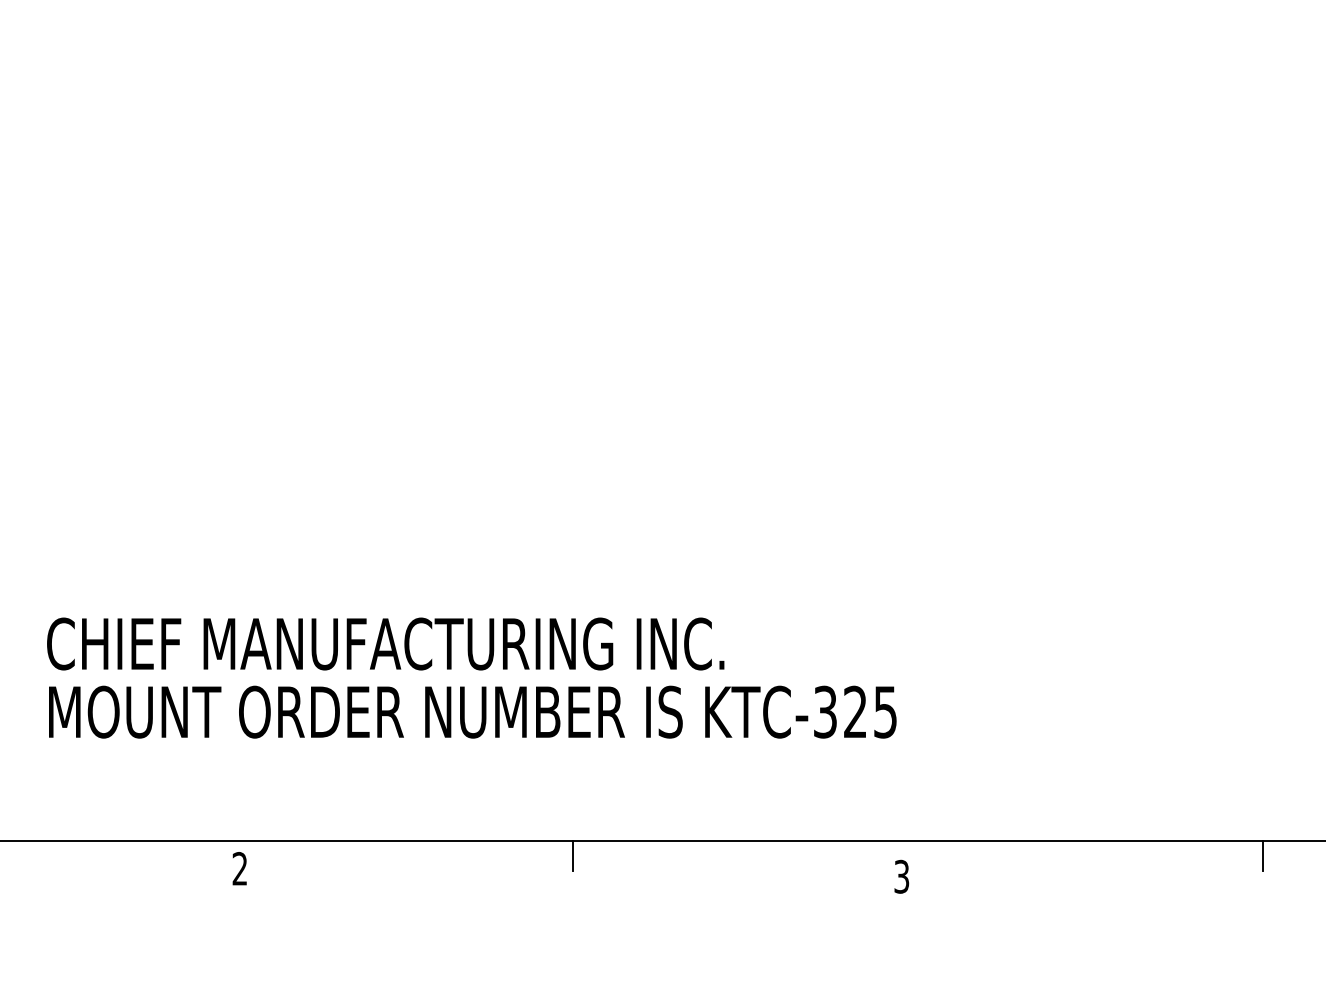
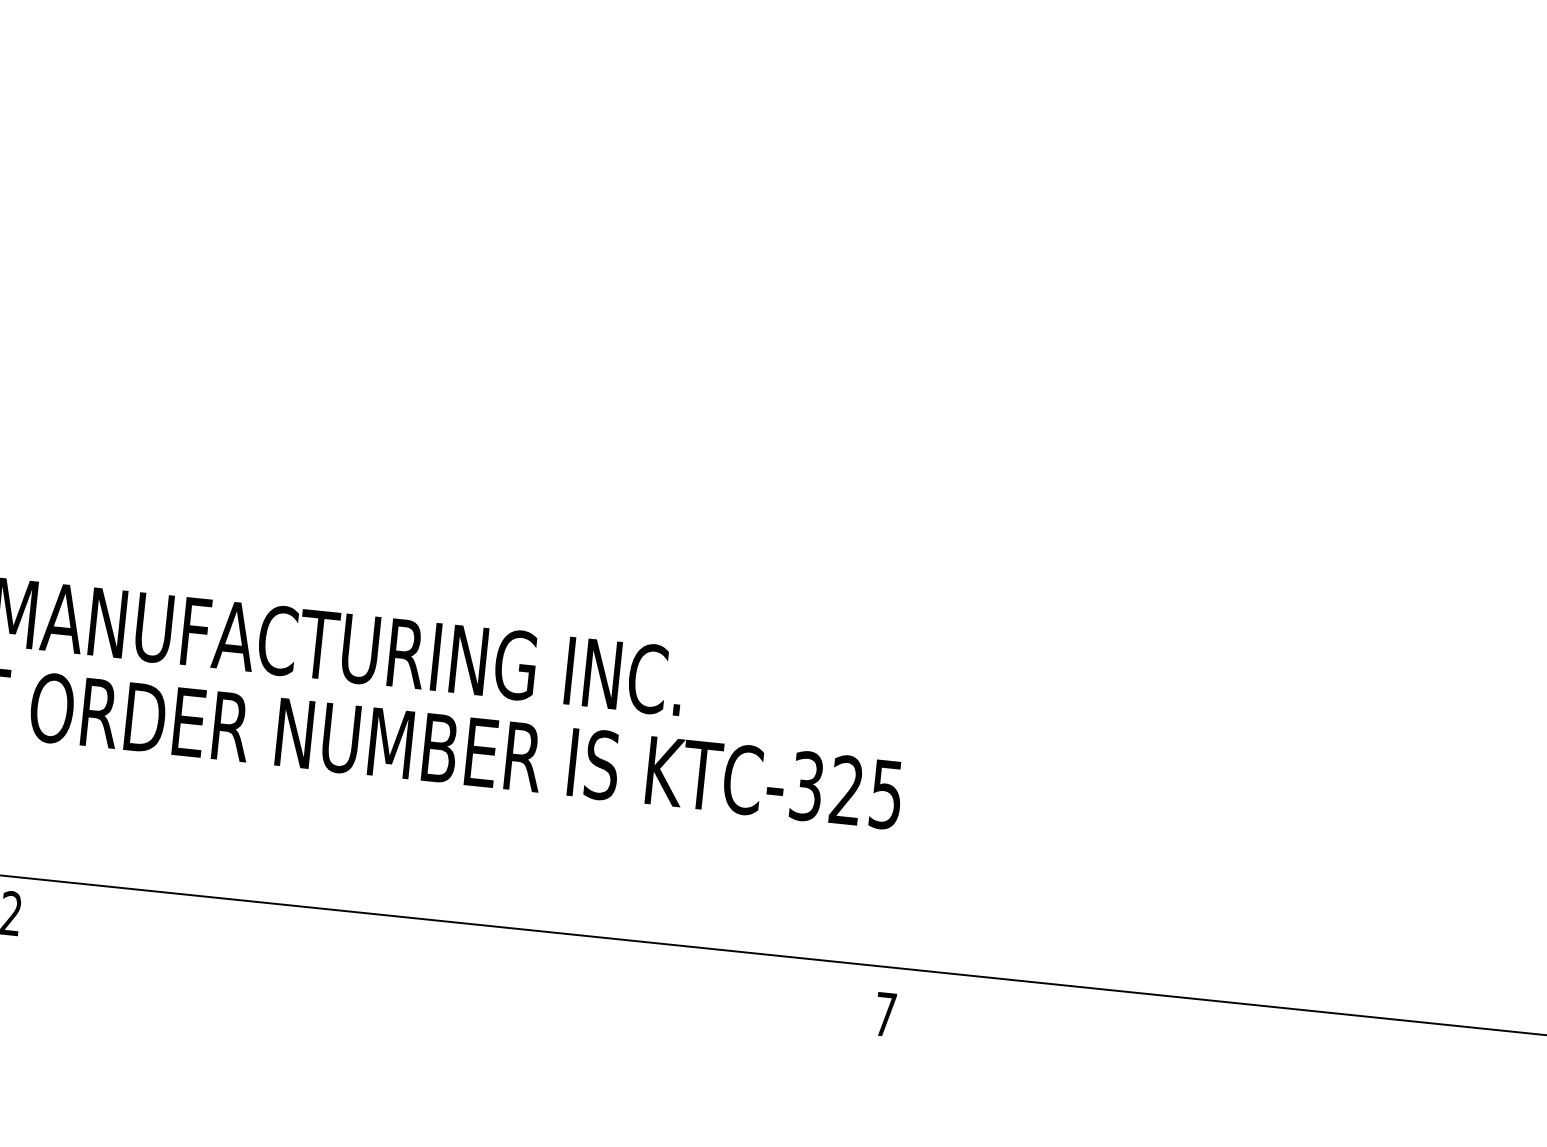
line: (572, 855) -> (452, 941), removed
line: (1262, 855) -> (1365, 1035), removed
text: (901, 876) -> (885, 1014), 3 -> 7

